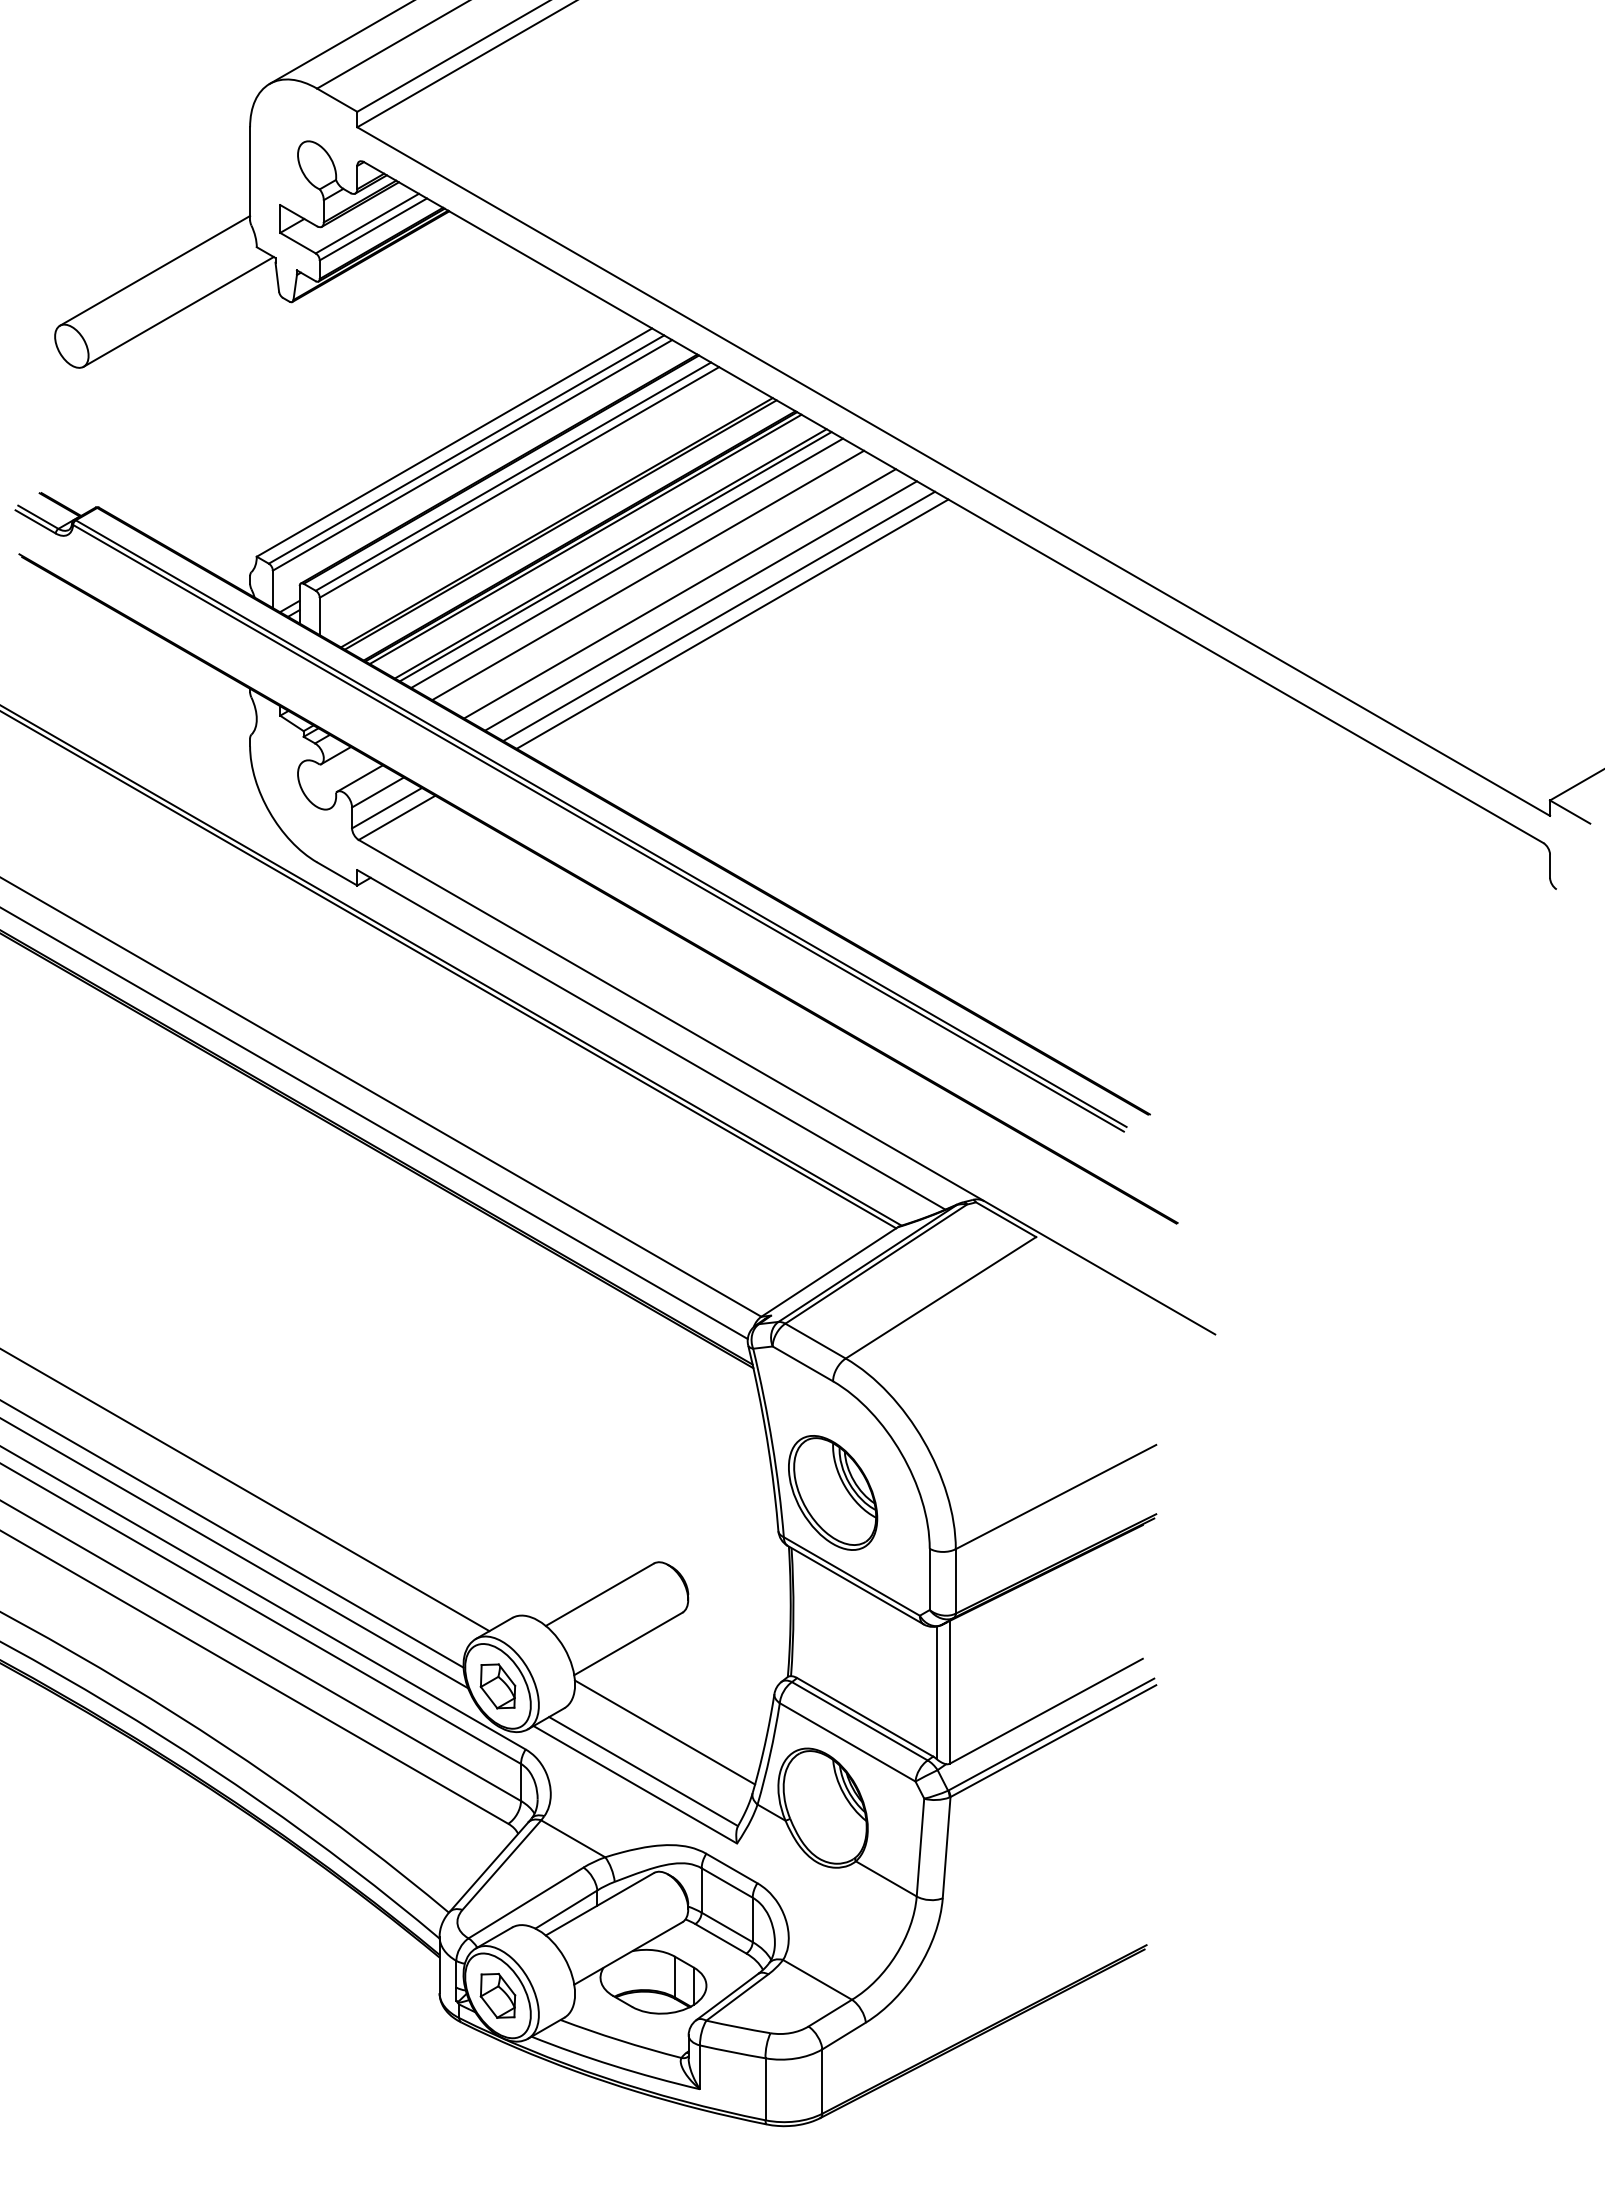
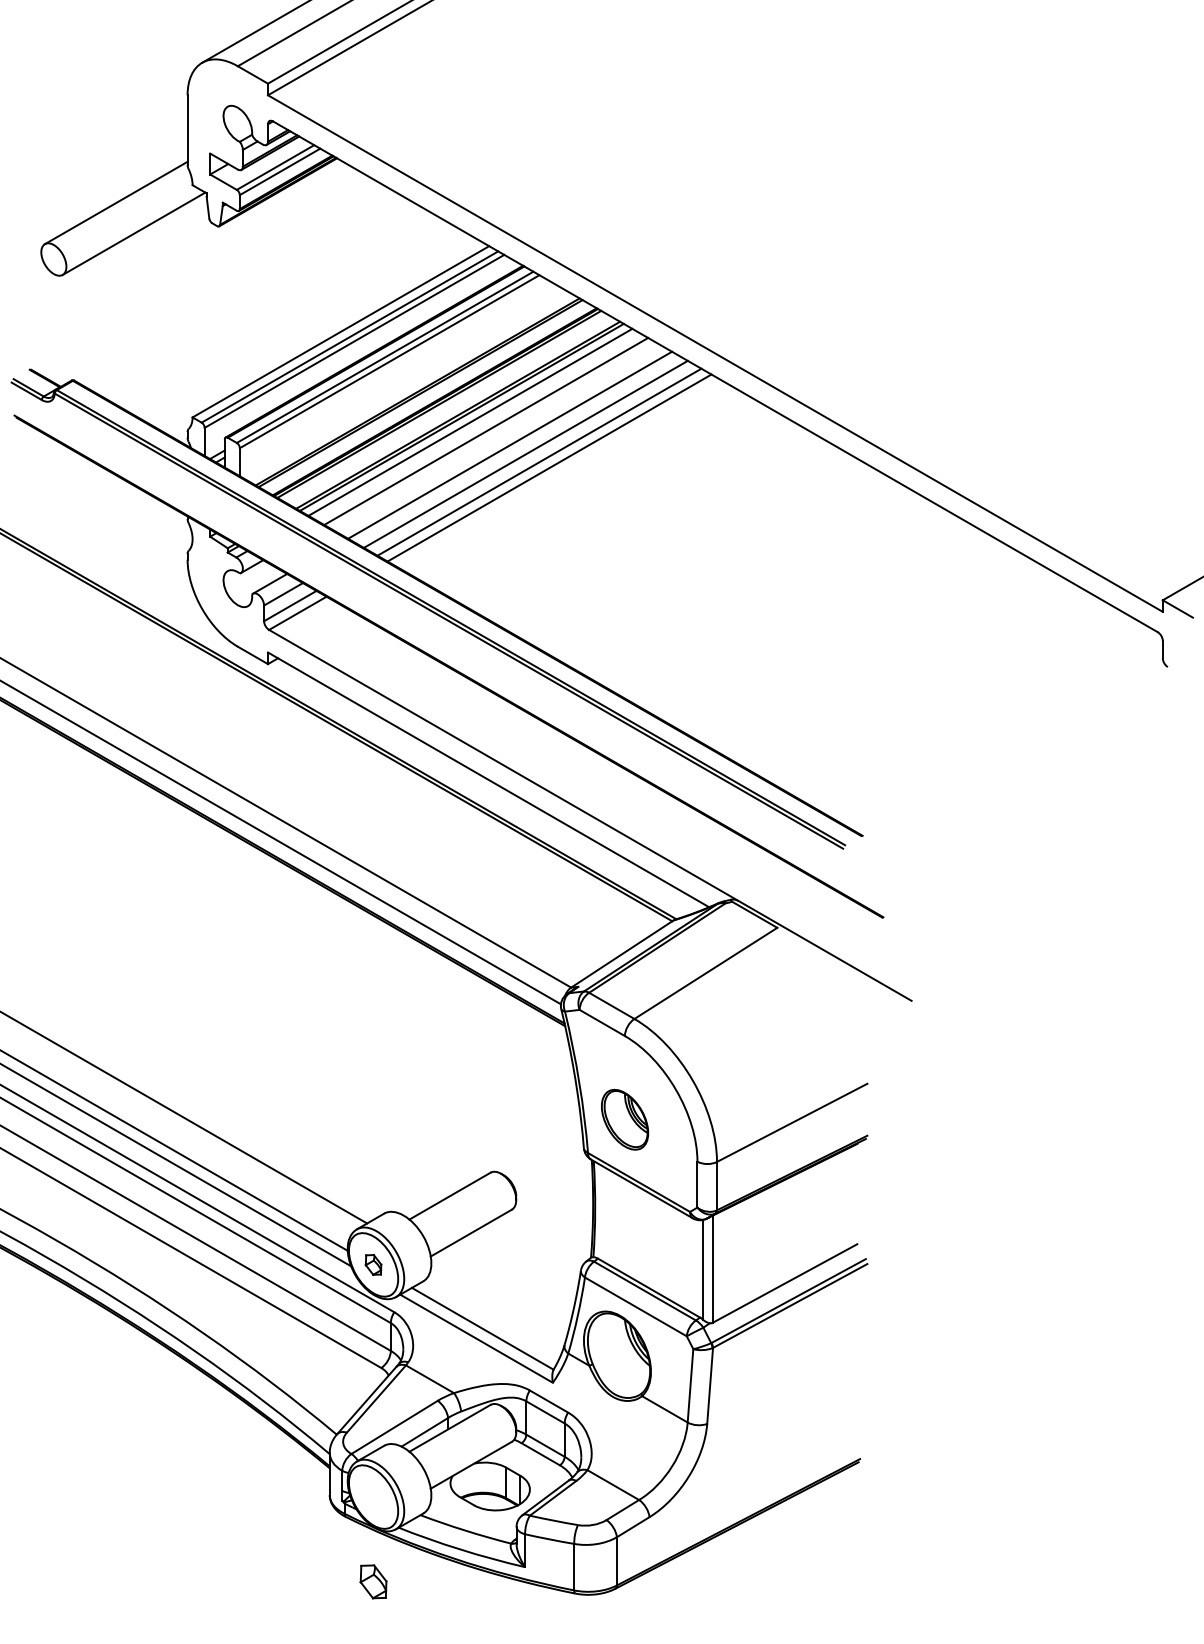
part: (833, 1492) -> (625, 1119), size x0.7
part: (497, 1686) -> (373, 1264), size x0.6
line: (664, 1732) -> (498, 1299), removed
part: (497, 1995) -> (373, 1581), moved

